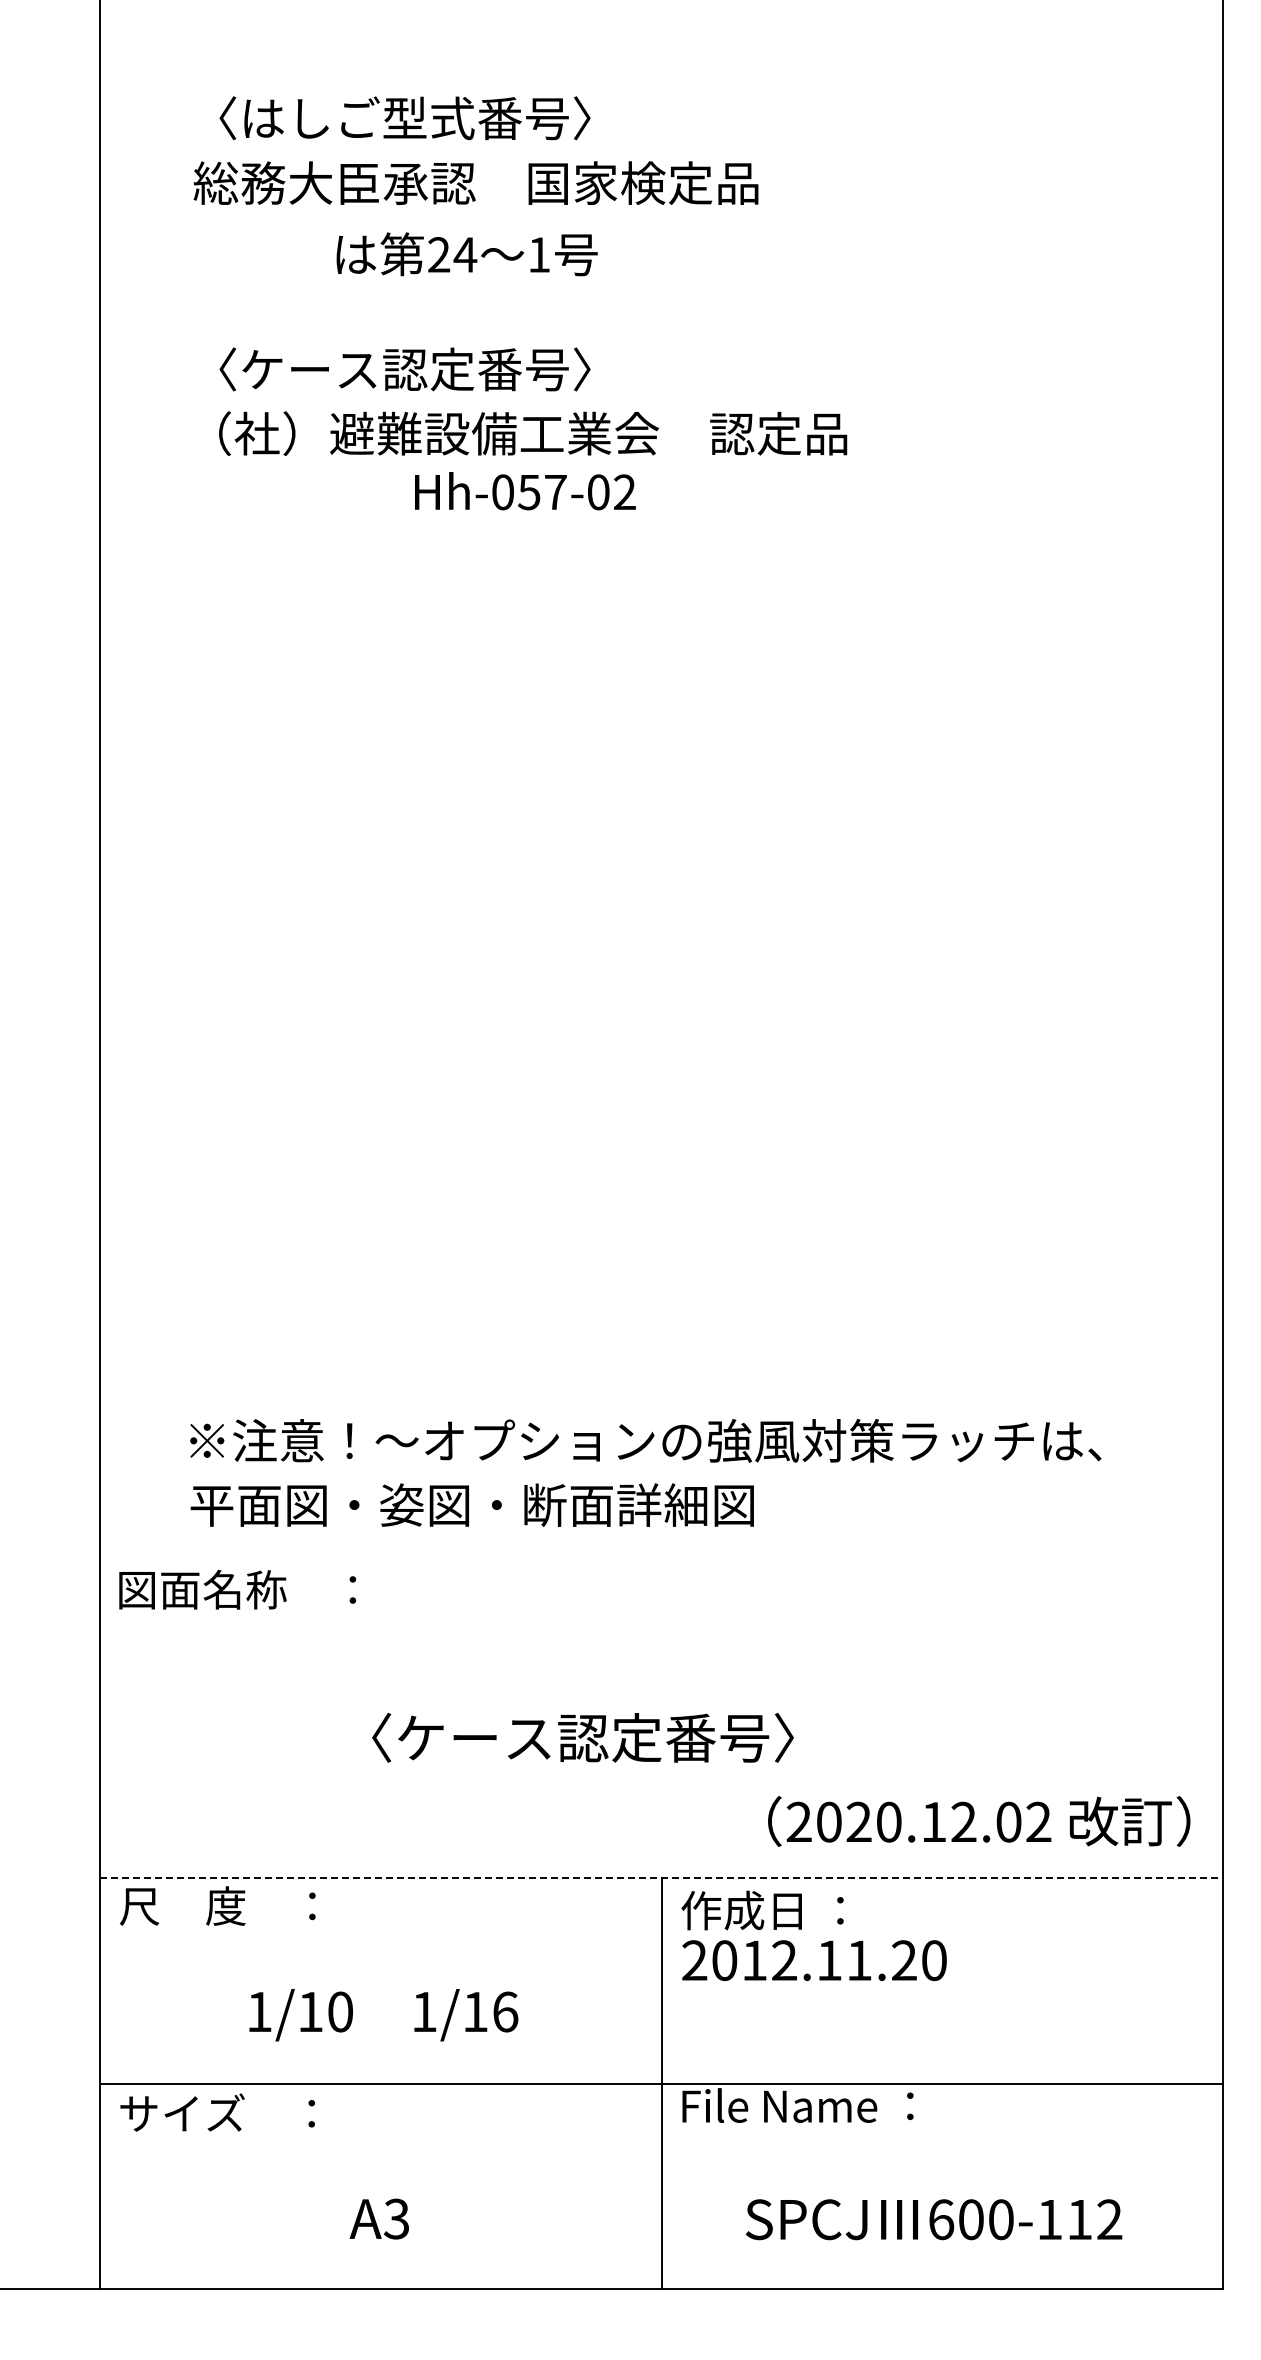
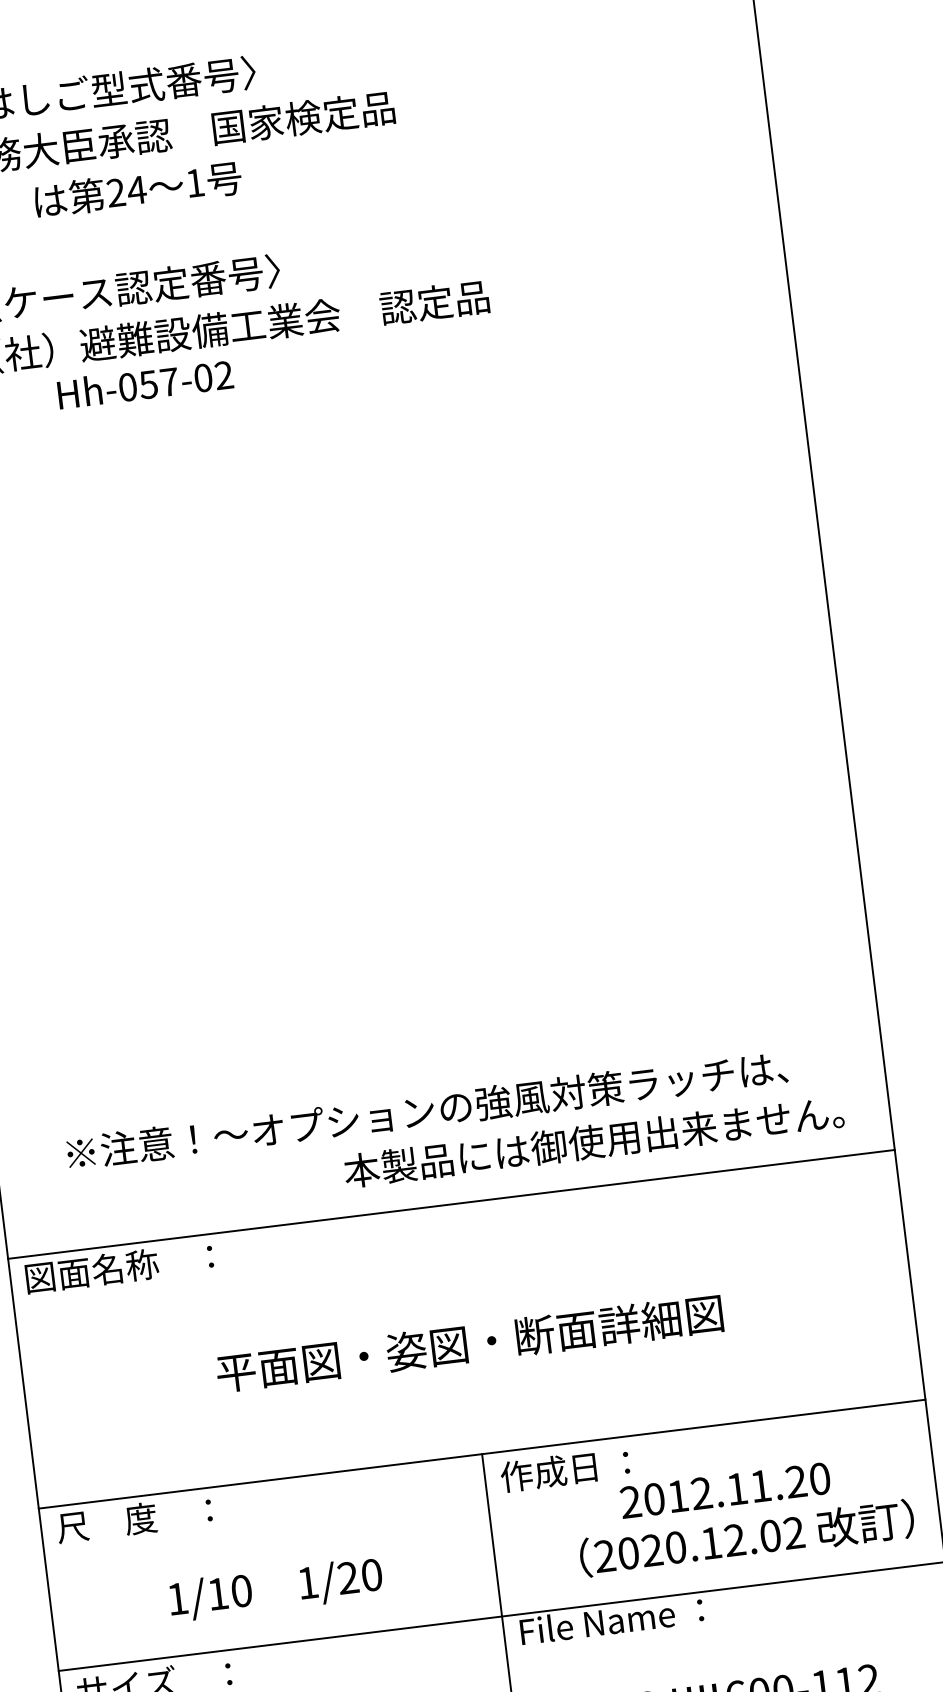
text: (466, 254) -> (137, 189), moved
text: (525, 491) -> (145, 384), moved
text: (677, 1505) -> (458, 1158), 平面図・姿図・断面詳細図 -> 本製品には御使用出来ません。
line: (661, 1561) -> (451, 1204), added
text: (663, 1737) -> (470, 1343), 〈ケース認定番号〉 -> 平面図・姿図・断面詳細図
text: (979, 1821) -> (747, 1538), moved
line: (661, 1877) -> (482, 1453), dashed -> solid
text: (814, 1960) -> (725, 1490), moved
text: (490, 2011) -> (360, 1576), 1/16 -> 1/20

